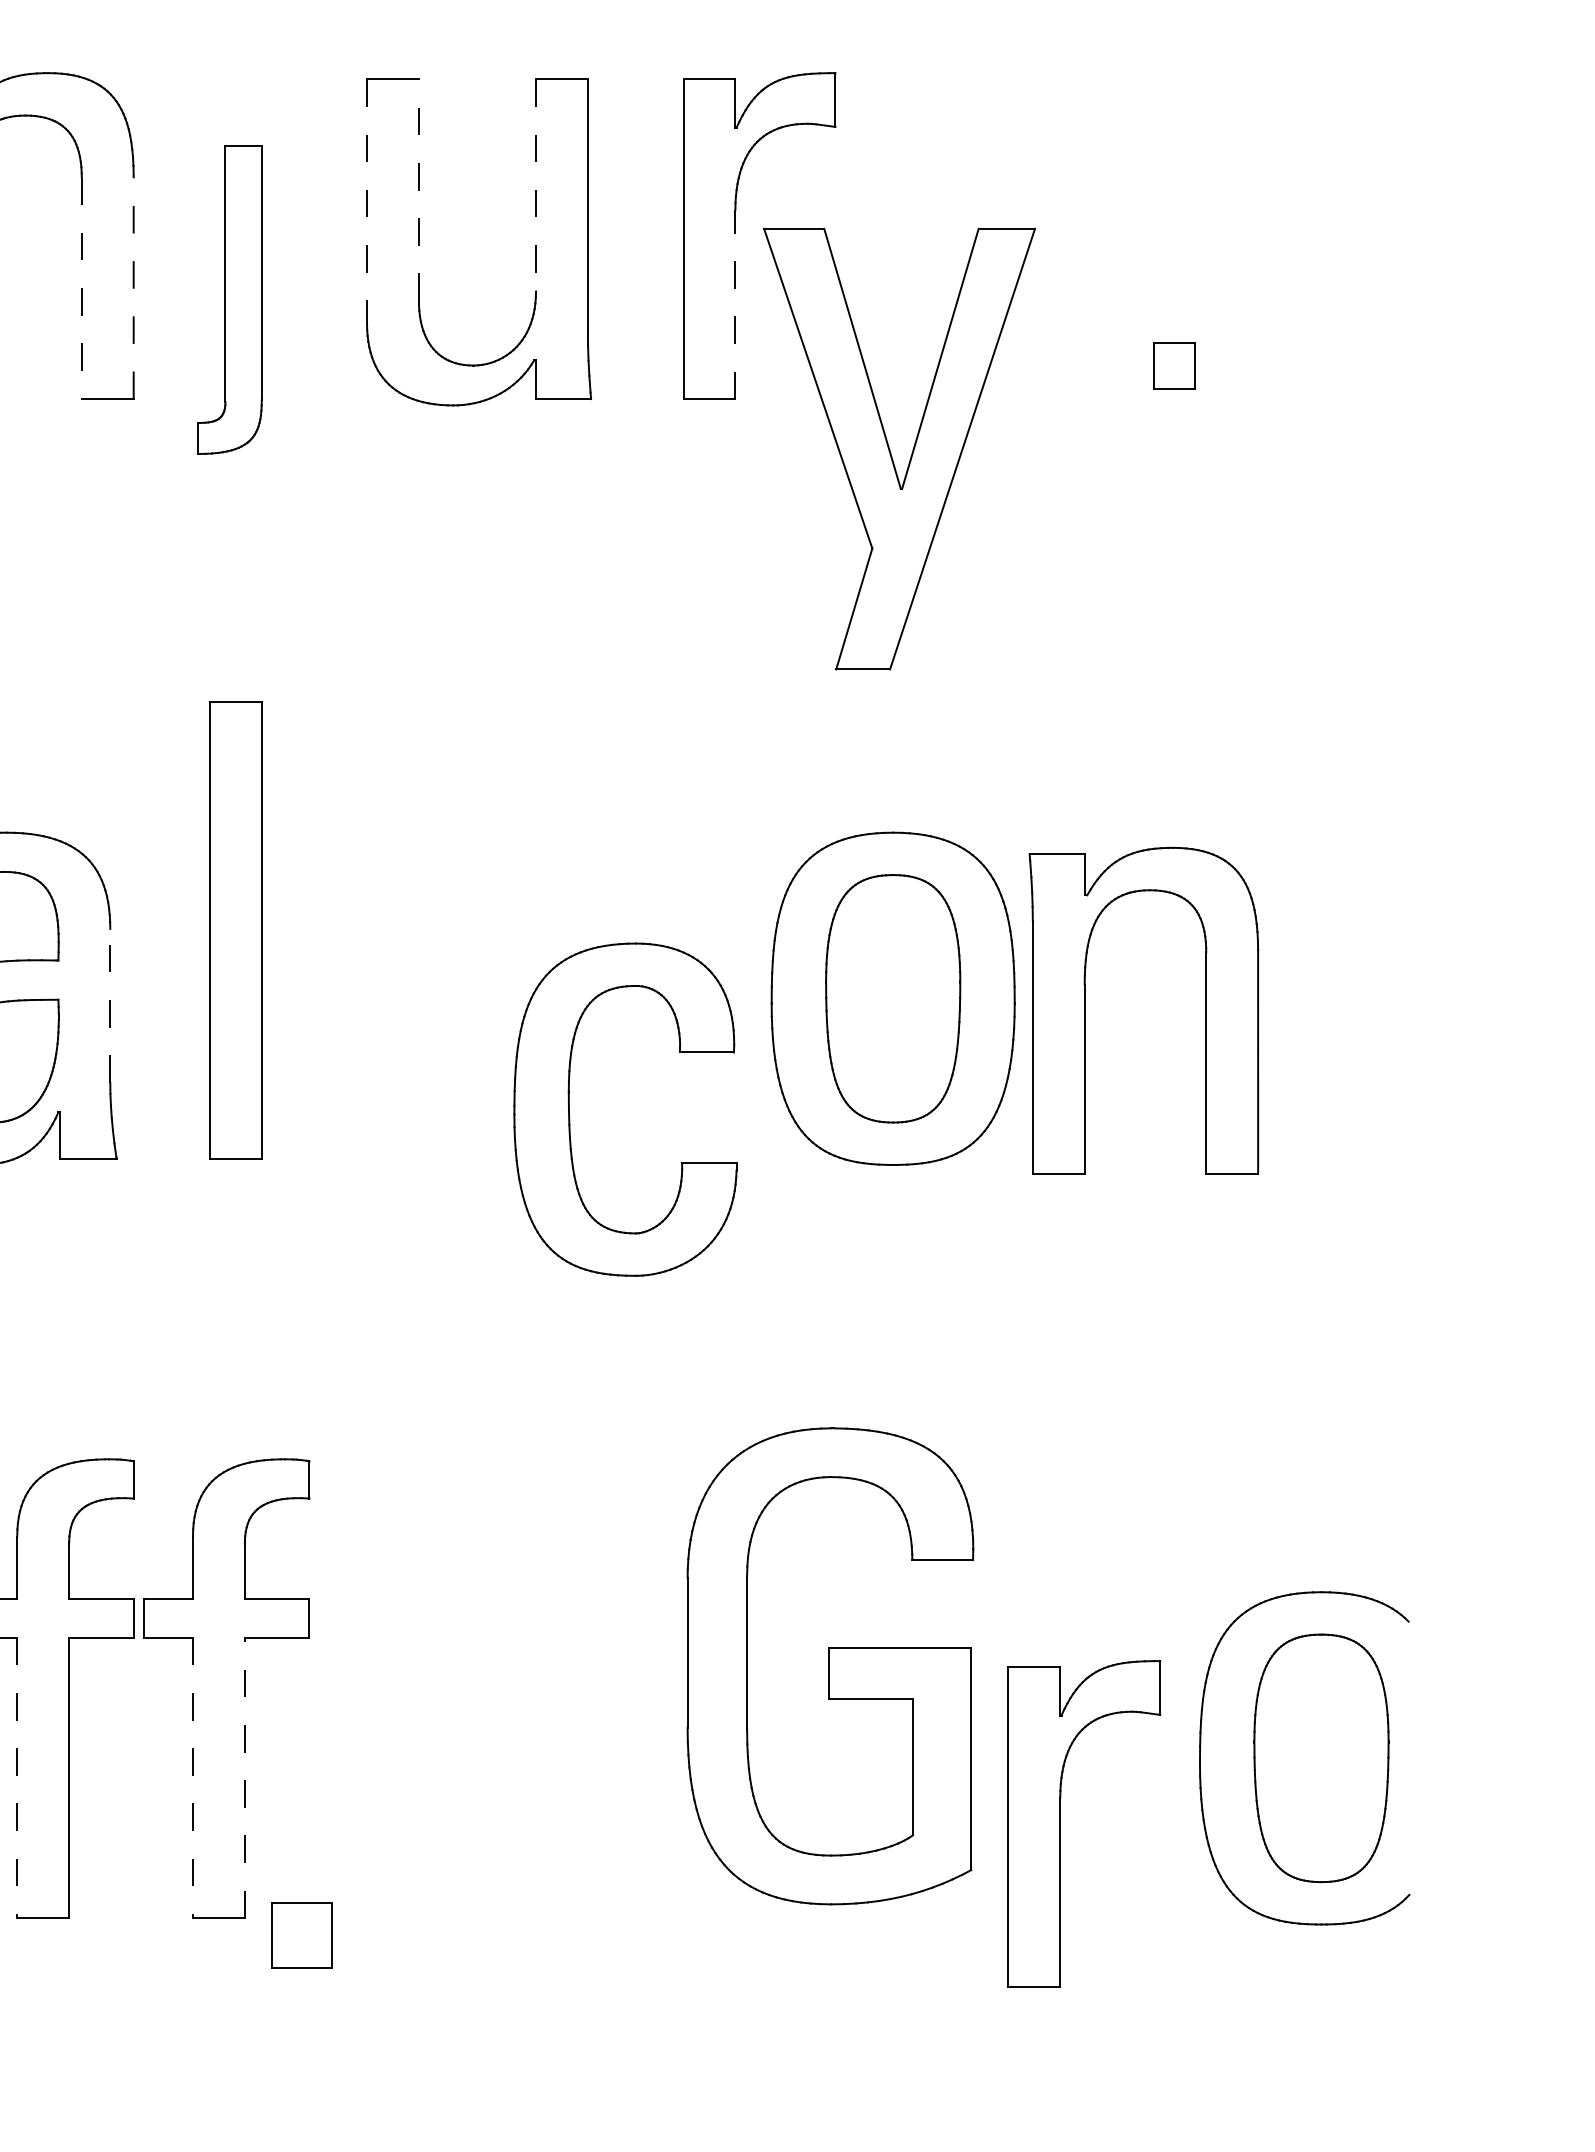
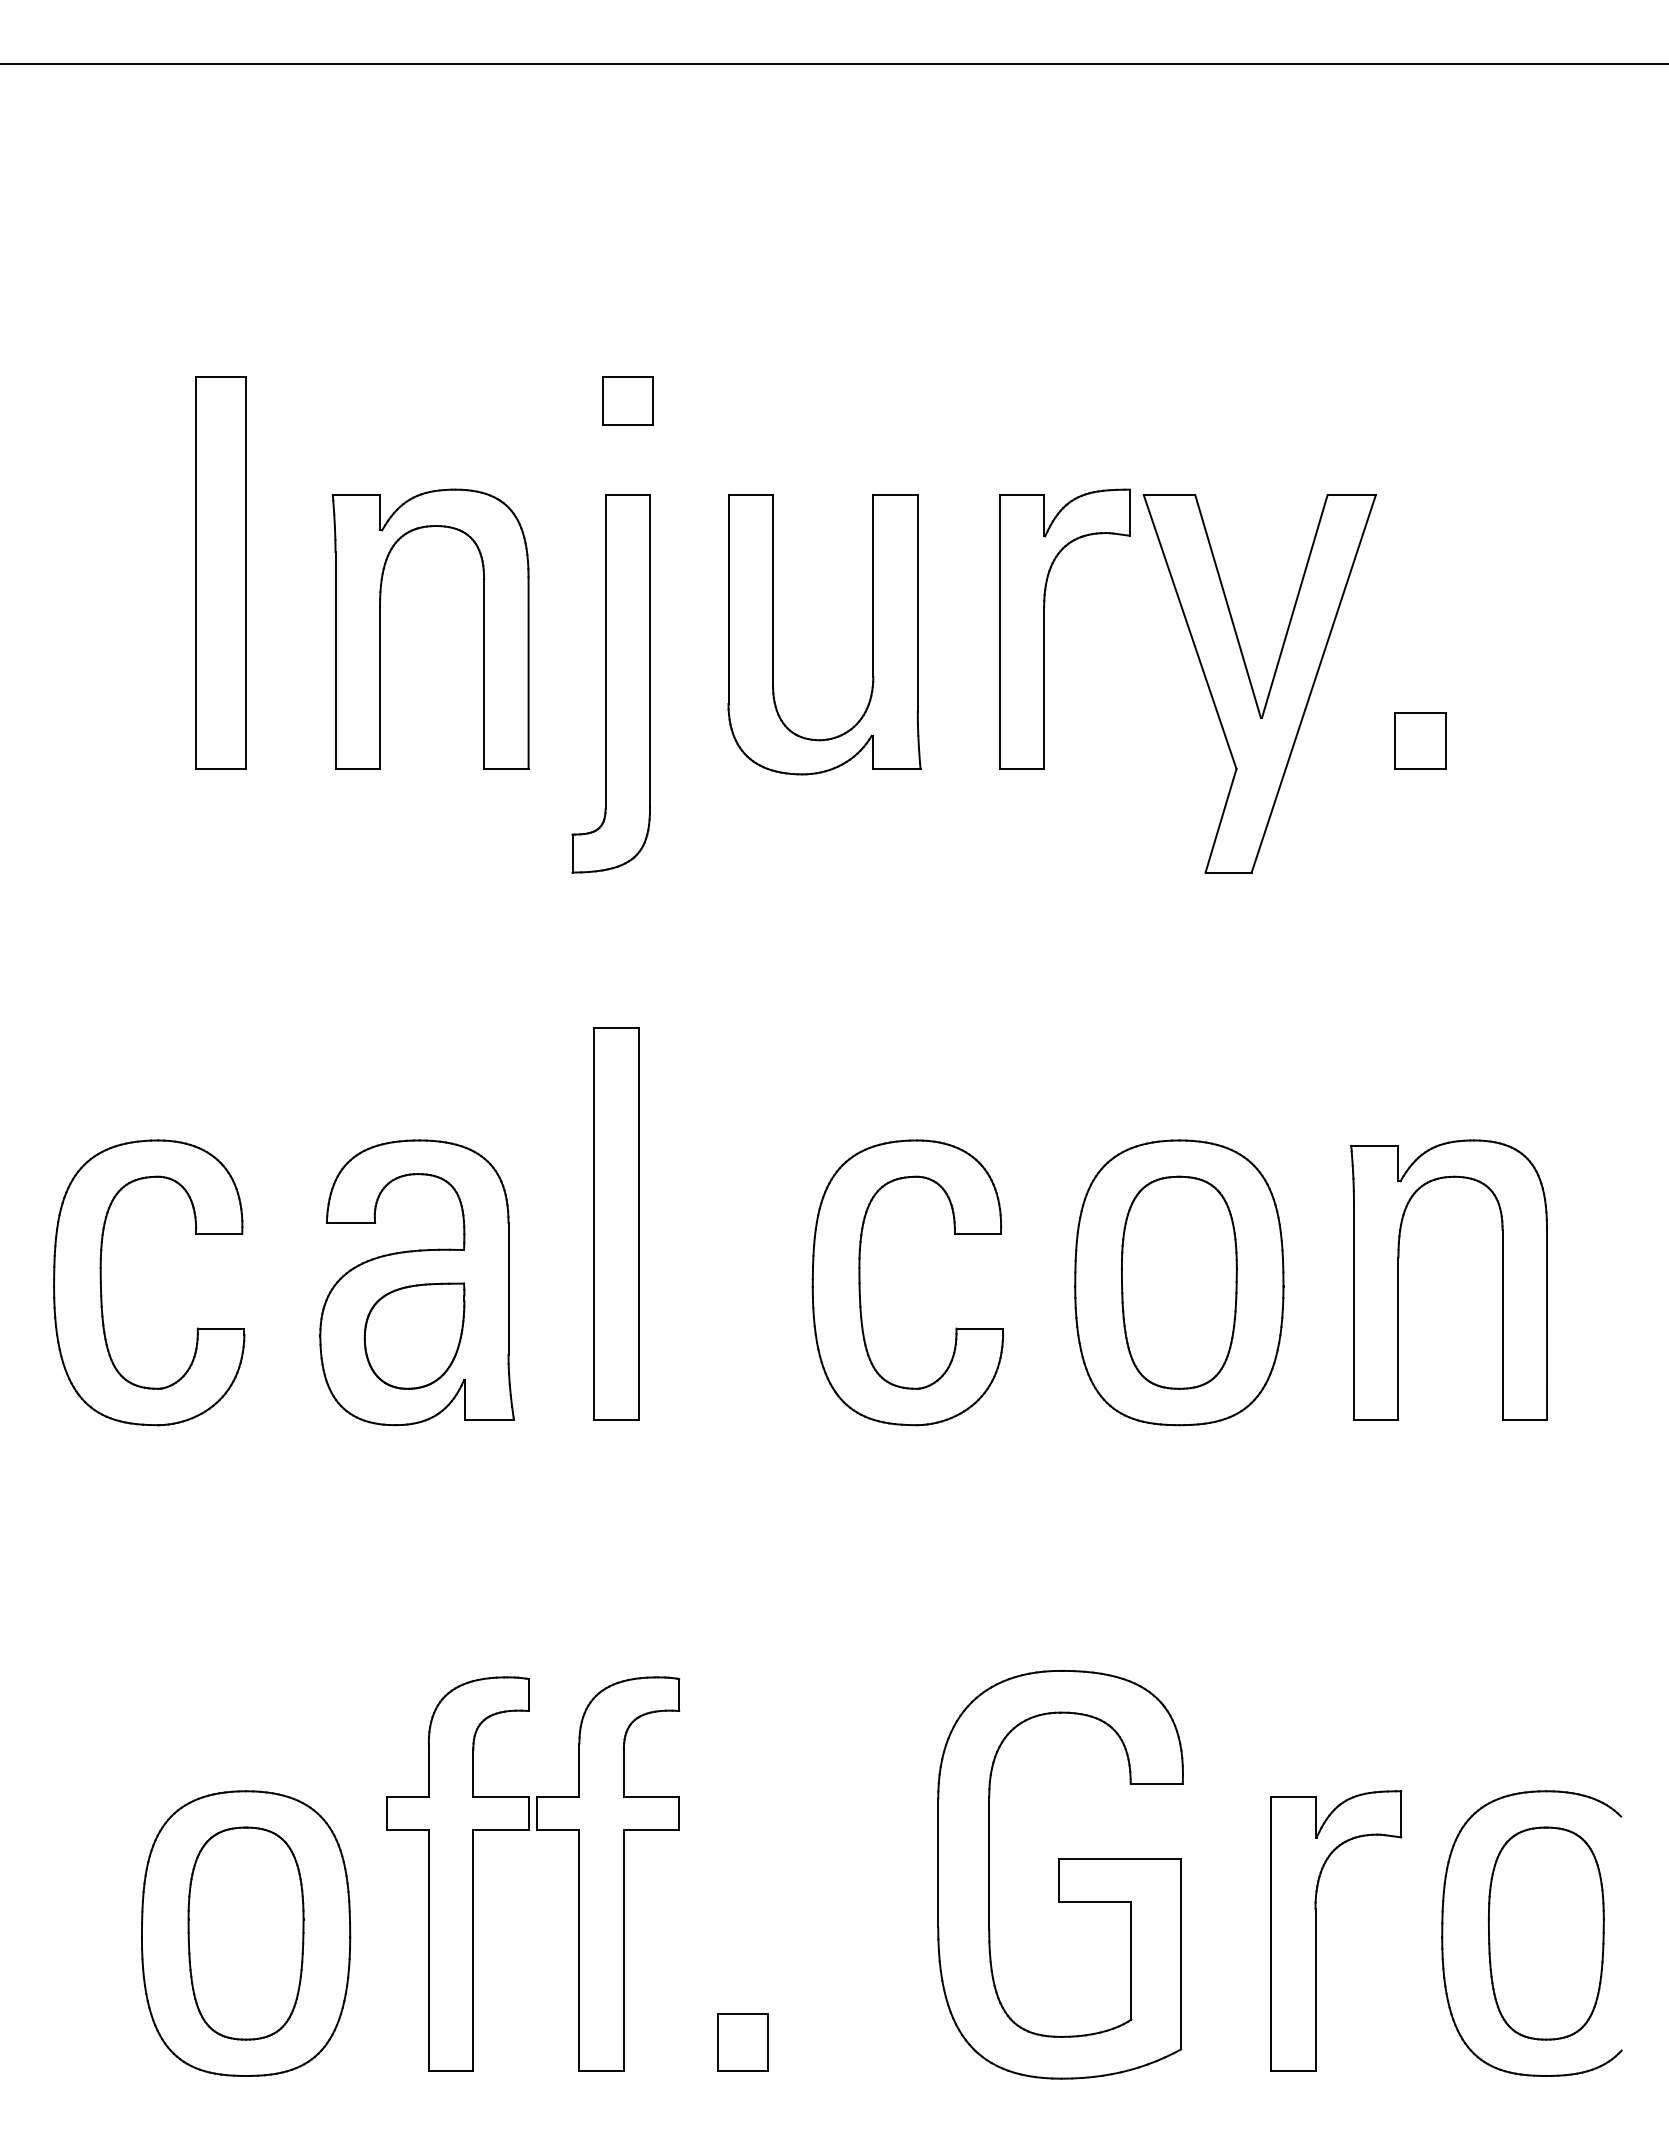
line: (536, 184) -> (873, 585), dashed -> solid
line: (419, 190) -> (773, 590), dashed -> solid
line: (367, 201) -> (728, 599), dashed -> solid
line: (133, 287) -> (528, 673), dashed -> solid
line: (82, 288) -> (484, 674), dashed -> solid
part: (229, 299) -> (610, 683), size x1.43
line: (735, 305) -> (1044, 688), dashed -> solid
part: (1174, 365) -> (1420, 740), size x1.43
part: (891, 451) -> (1252, 685), moved
line: (110, 1005) -> (508, 1288), dashed -> solid
part: (1084, 1010) -> (1398, 1279), moved
part: (570, 1109) -> (860, 1282), moved
part: (830, 1666) -> (1060, 1874), moved
line: (244, 1776) -> (623, 1949), dashed -> solid
line: (16, 1778) -> (428, 1950), dashed -> solid
line: (193, 1778) -> (579, 1950), dashed -> solid
part: (1061, 1823) -> (1316, 1930), moved
part: (301, 1935) -> (742, 2042), moved

